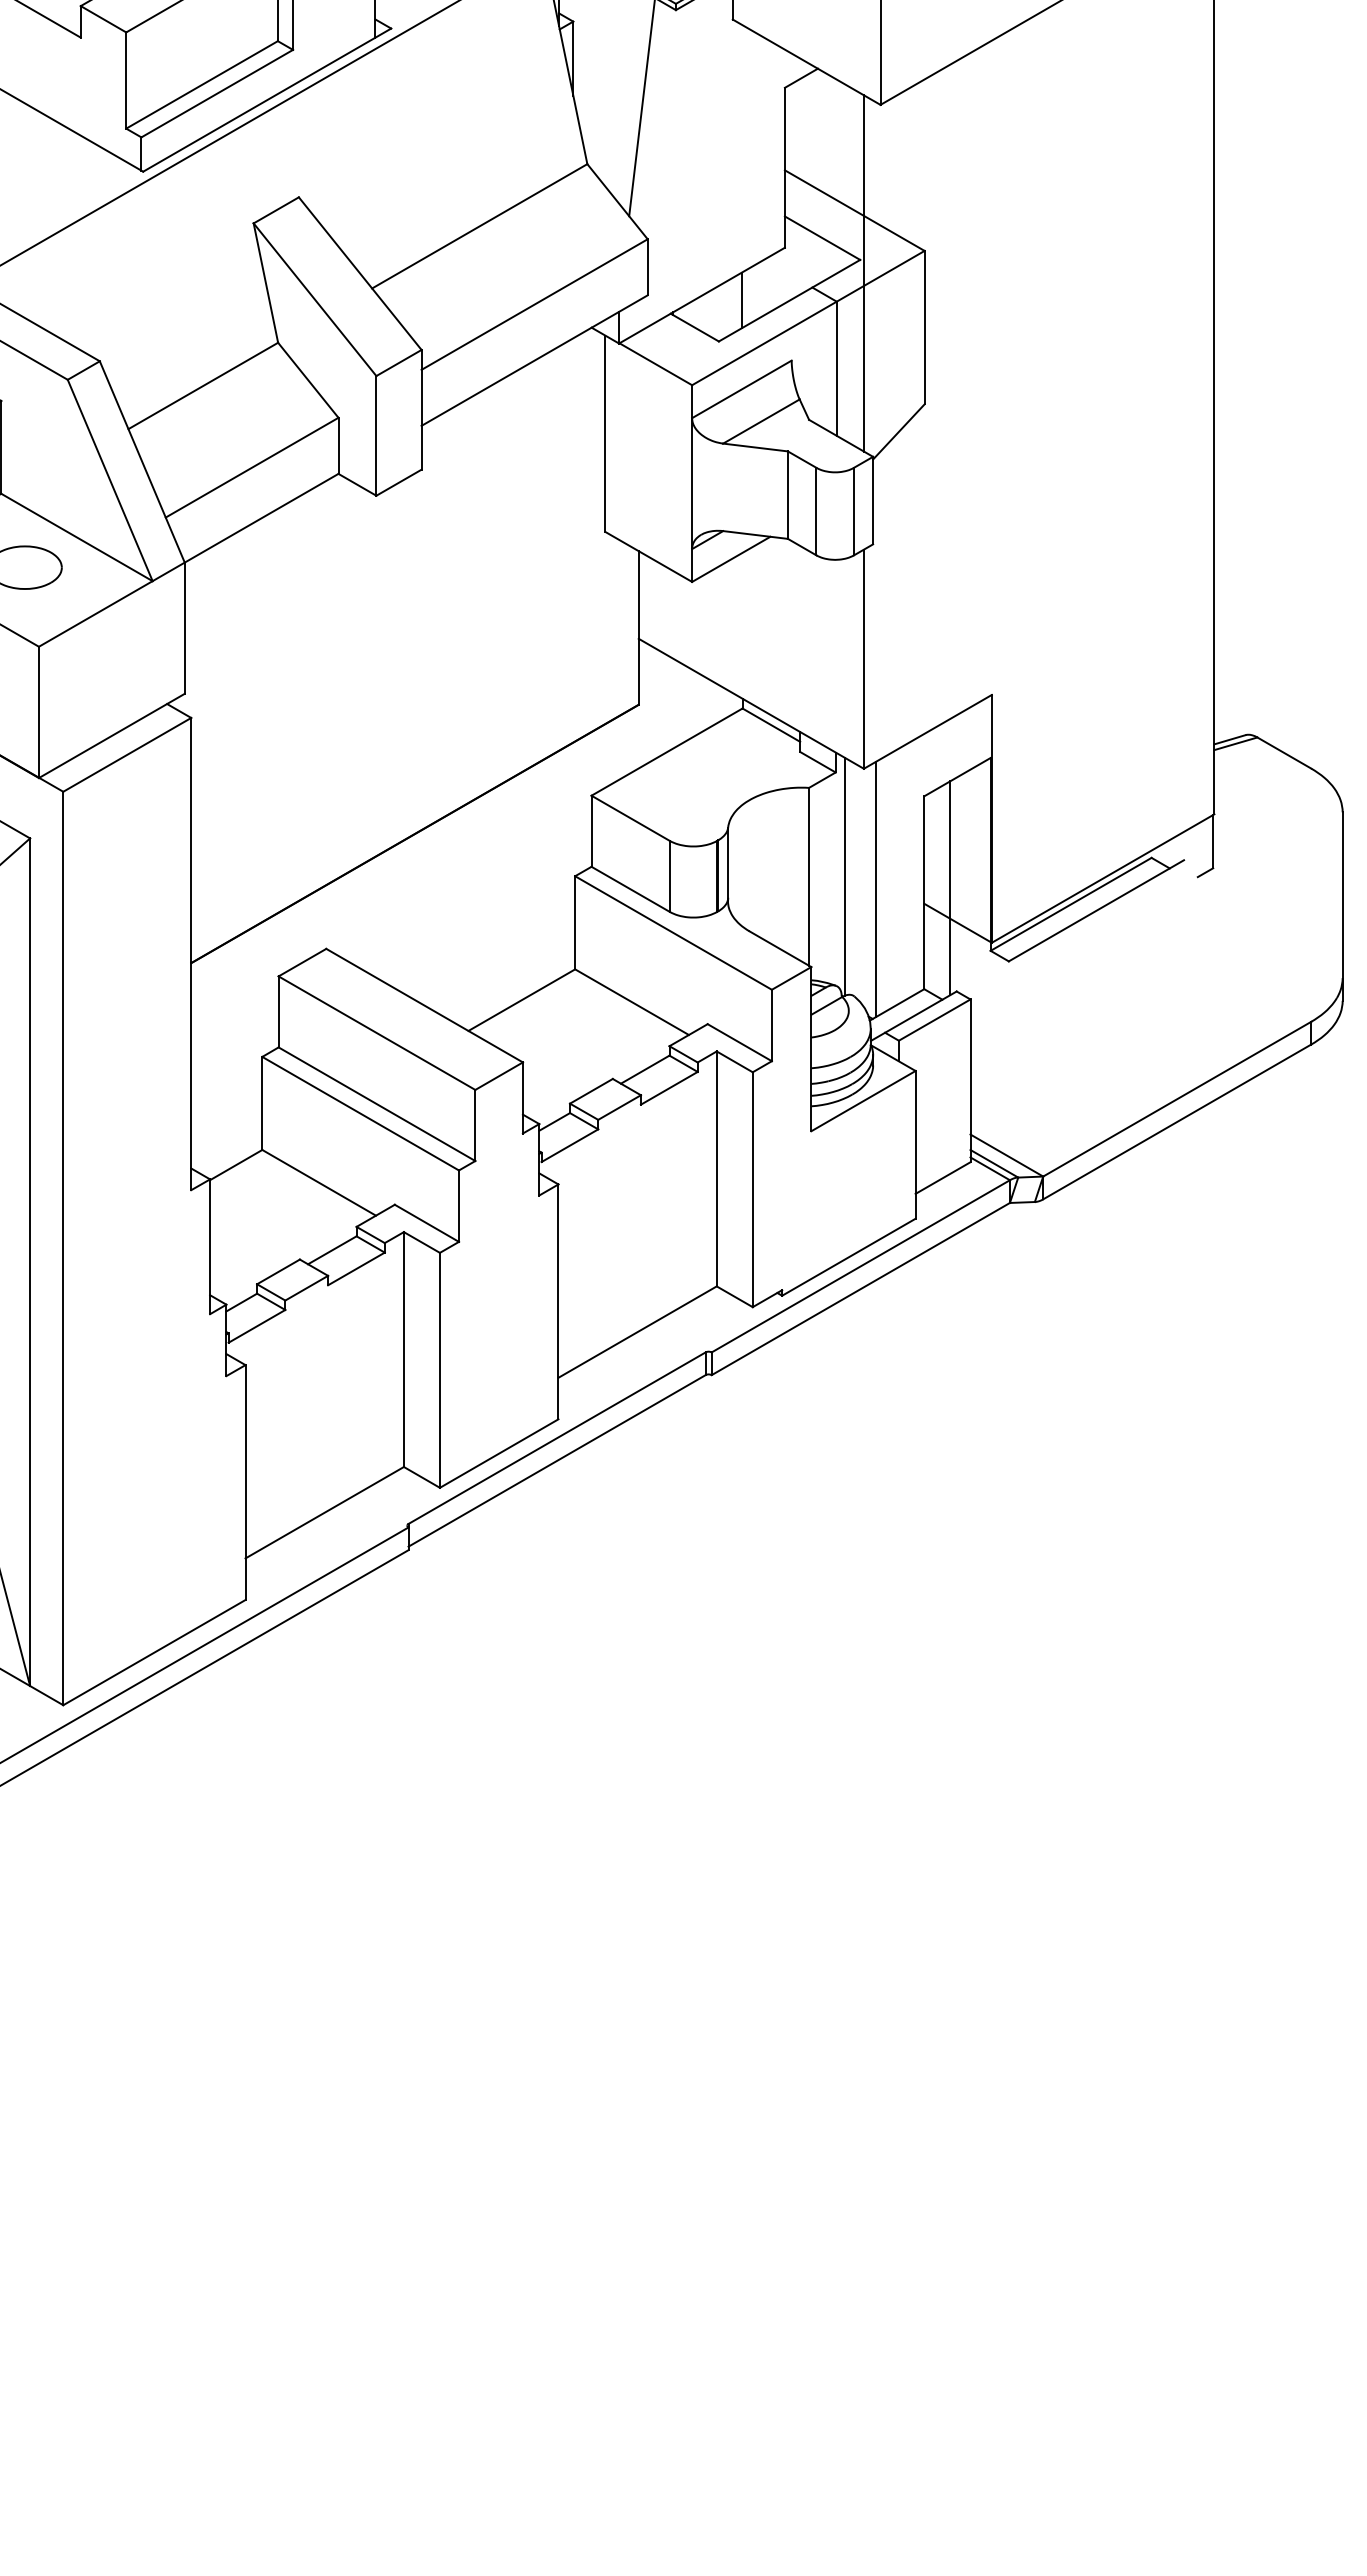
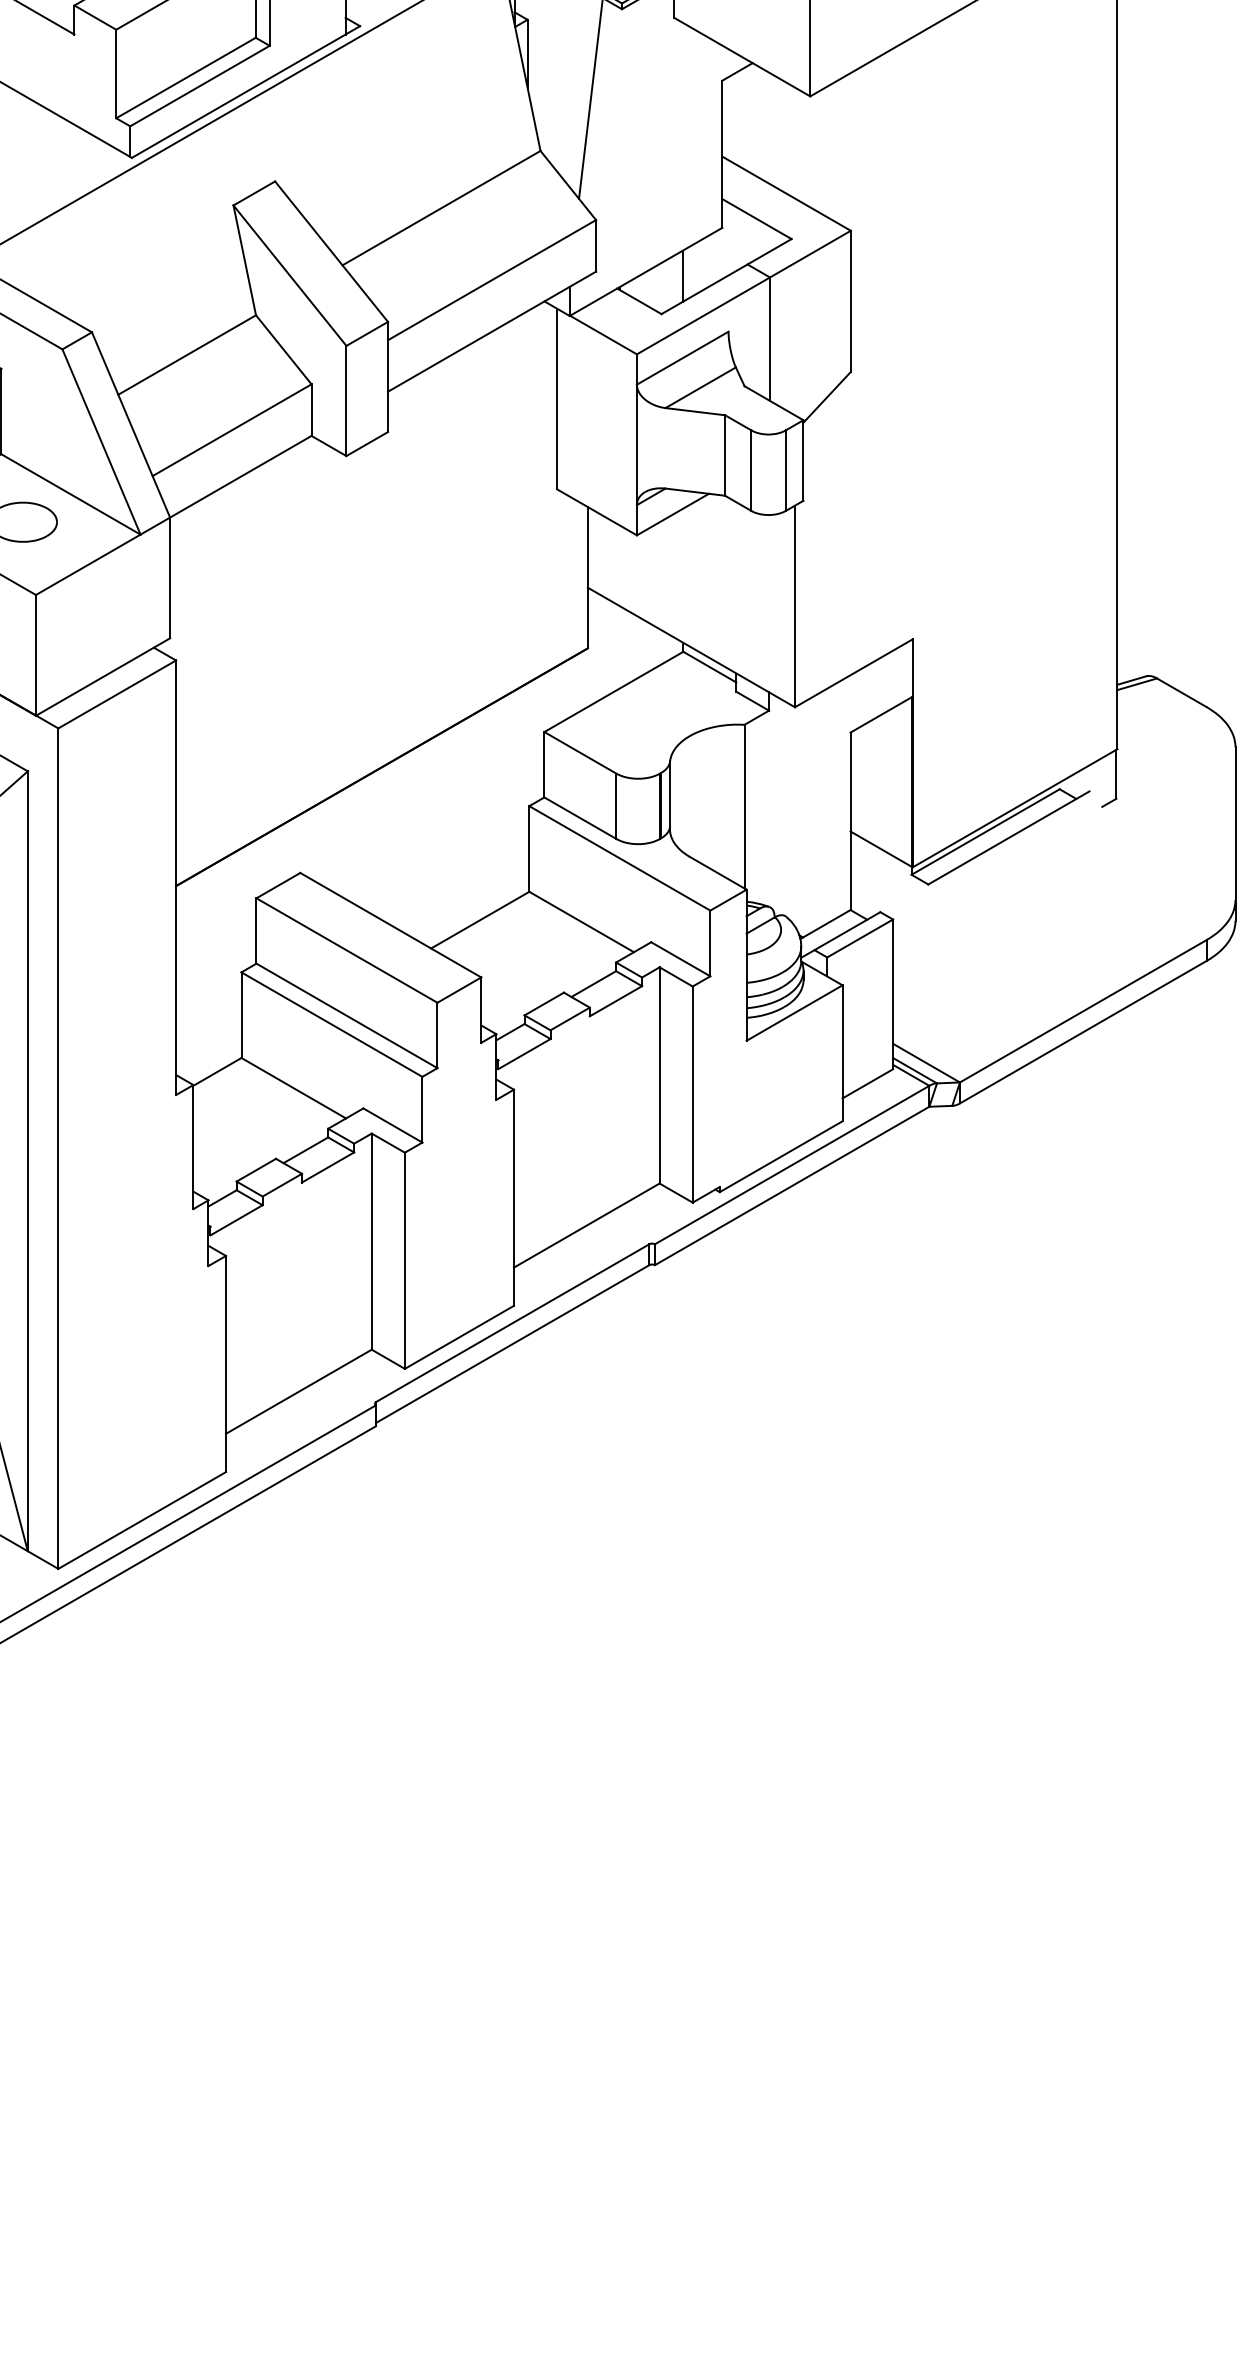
line: (863, 273) -> (794, 251), removed
line: (844, 876) -> (777, 806), removed
line: (876, 888) -> (806, 817), removed
line: (950, 888) -> (874, 817), removed

